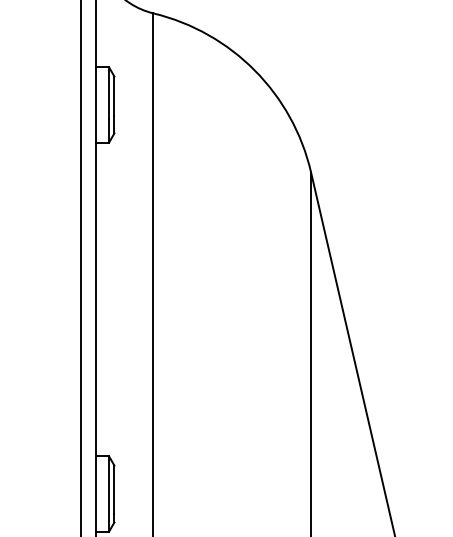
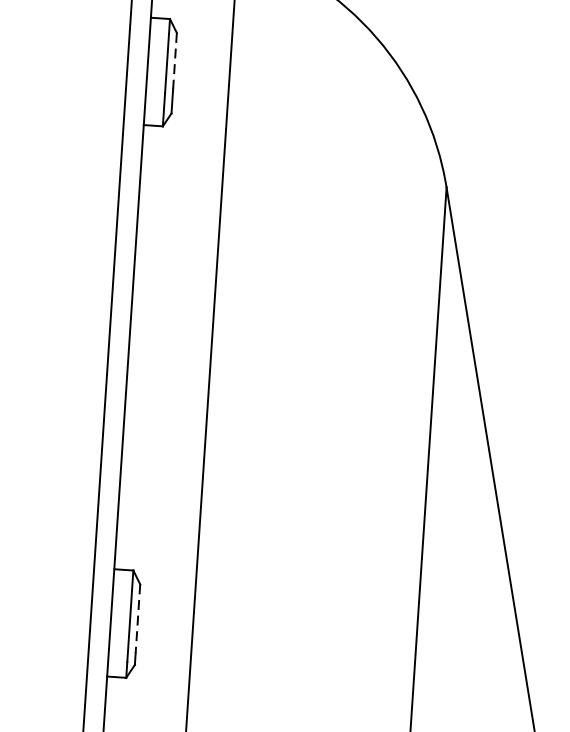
line: (114, 96) -> (175, 61), solid -> dashed
line: (114, 490) -> (137, 619), solid -> dashed

